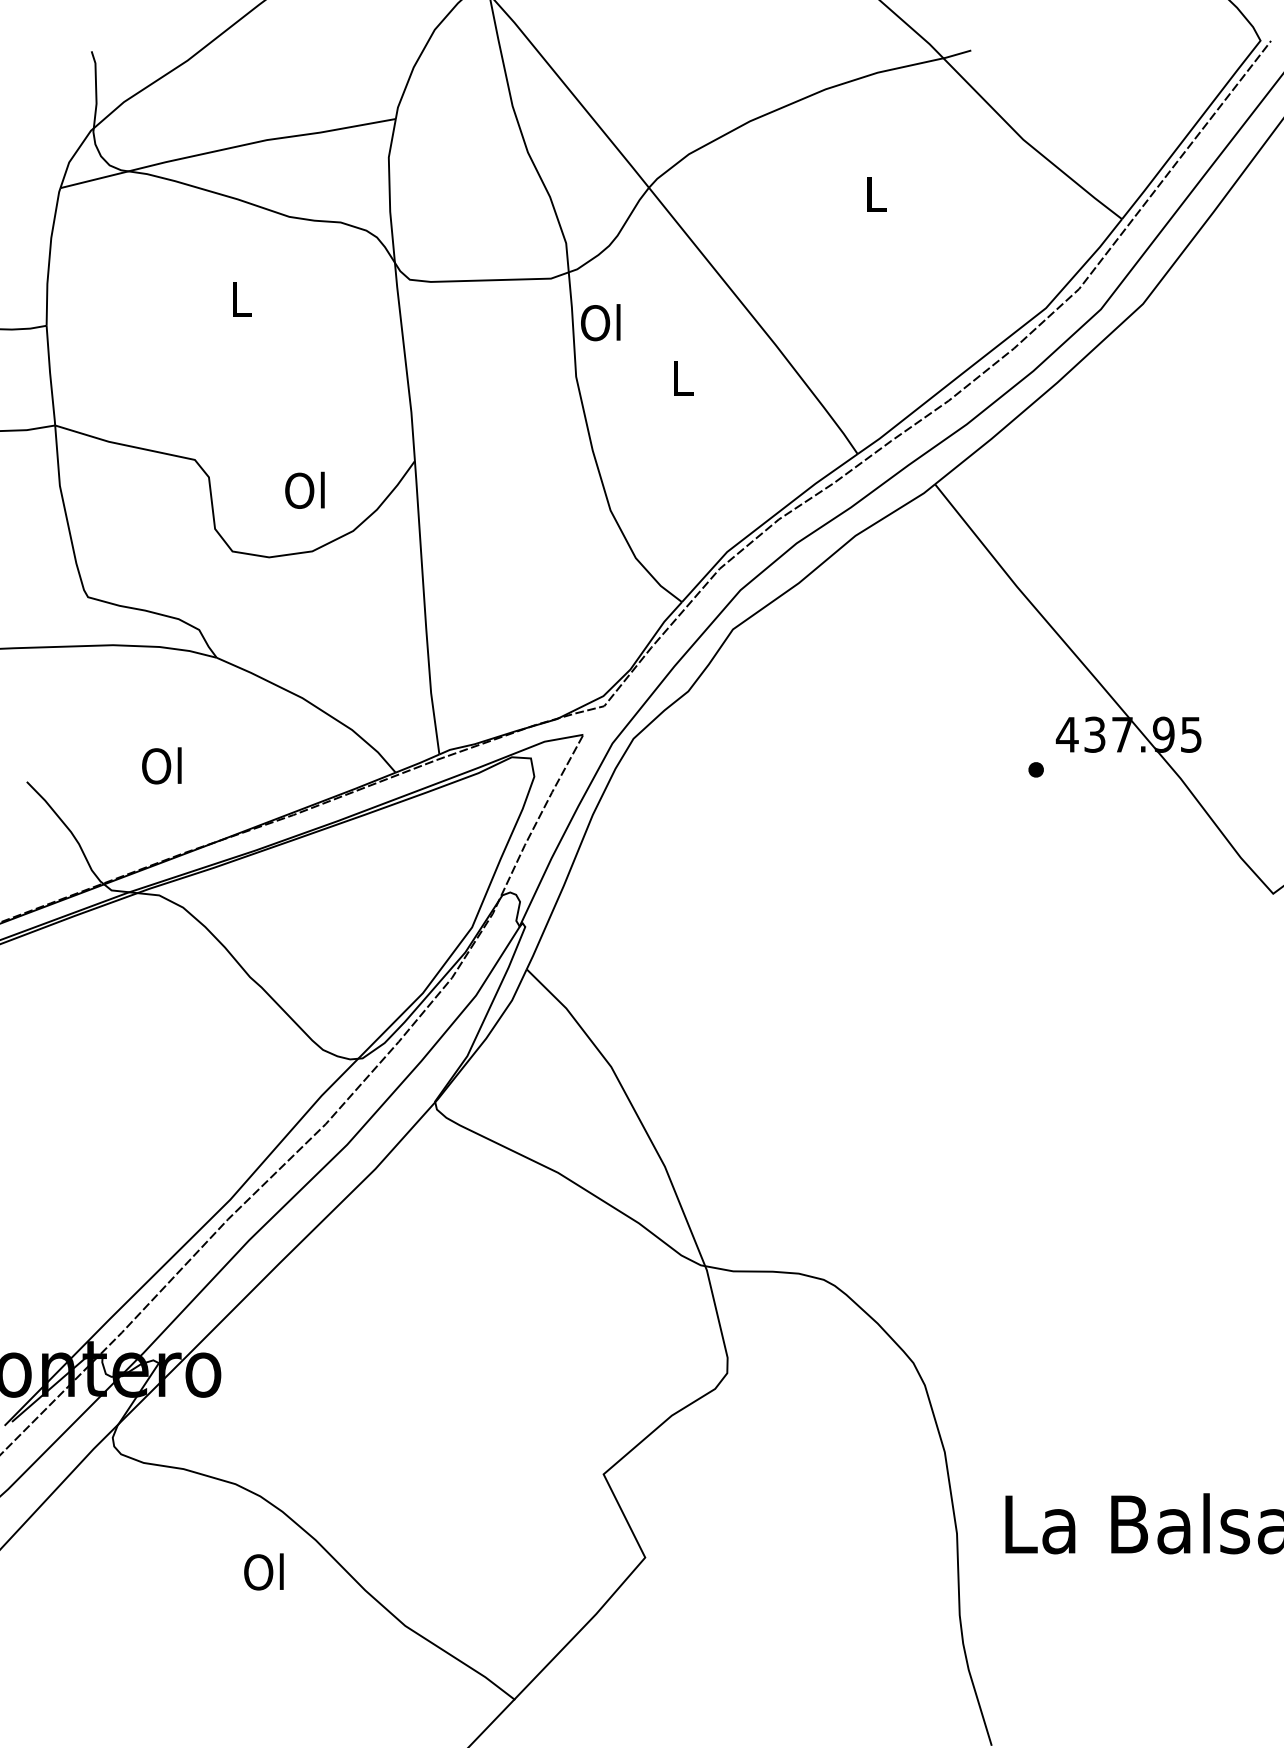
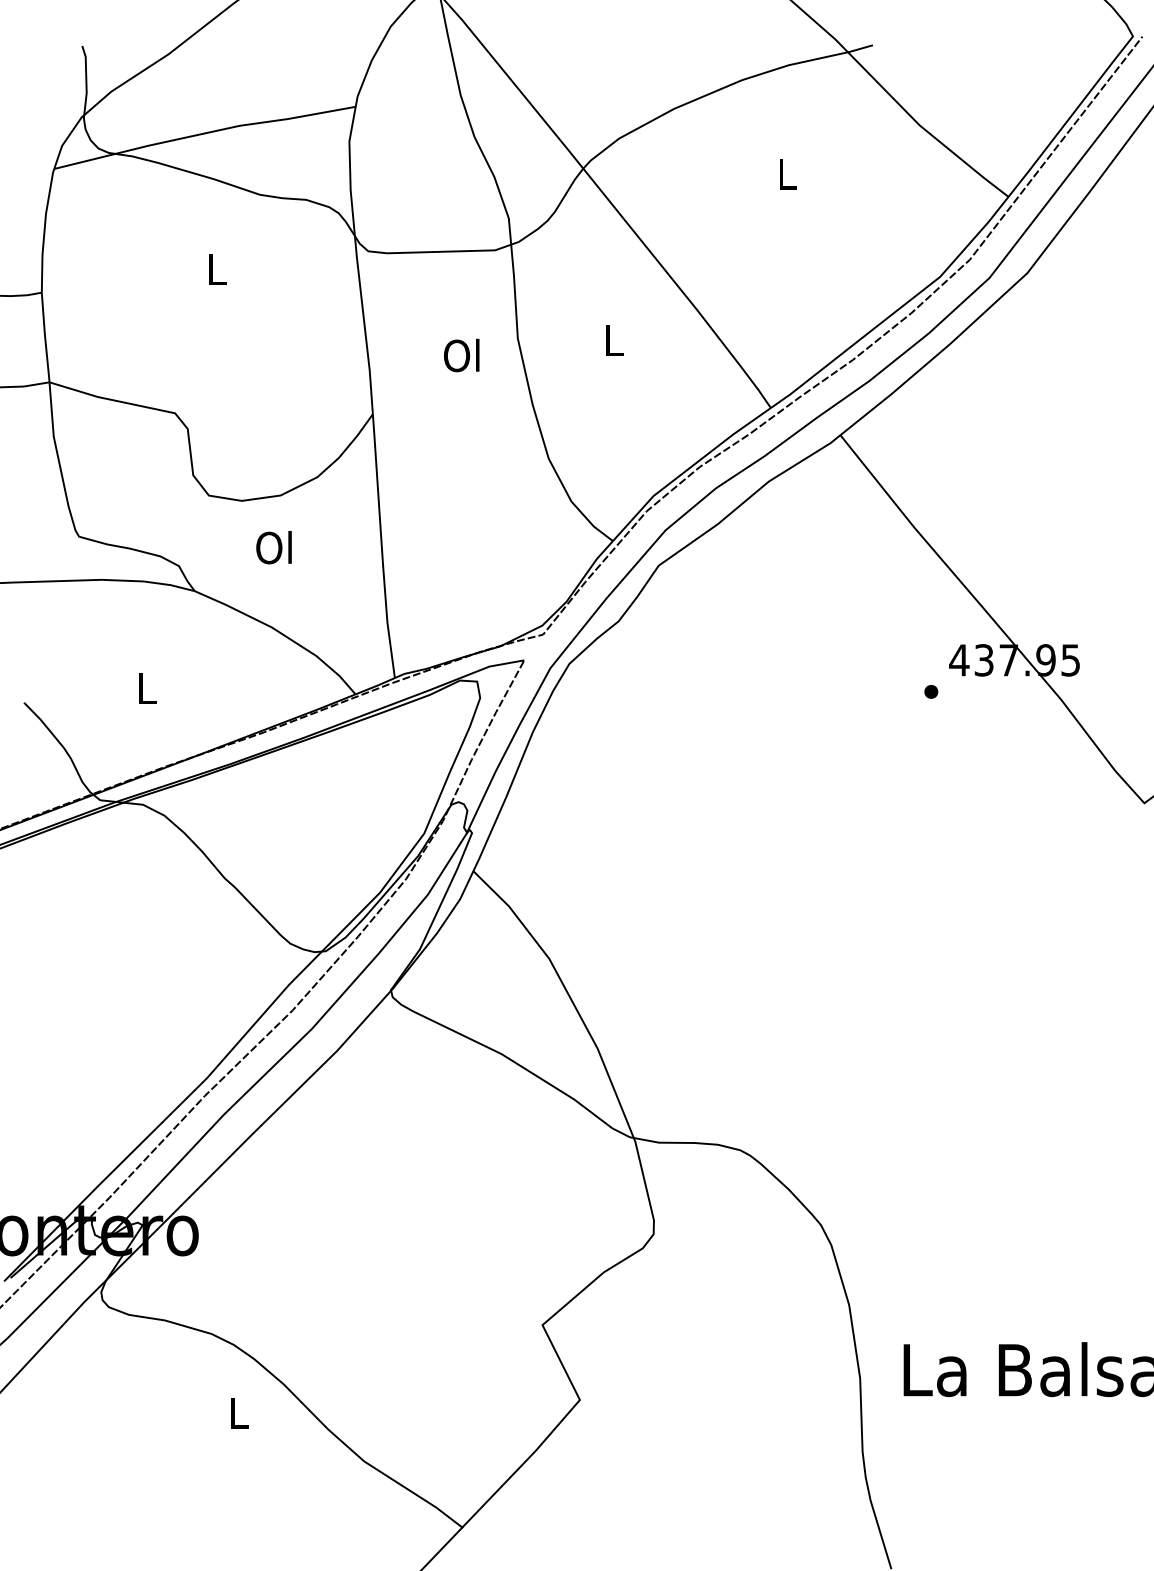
text: (600, 322) -> (461, 355), moved
text: (304, 489) -> (273, 546), moved
text: (161, 765) -> (145, 687), Ol -> L
text: (263, 1571) -> (236, 1412), Ol -> L

